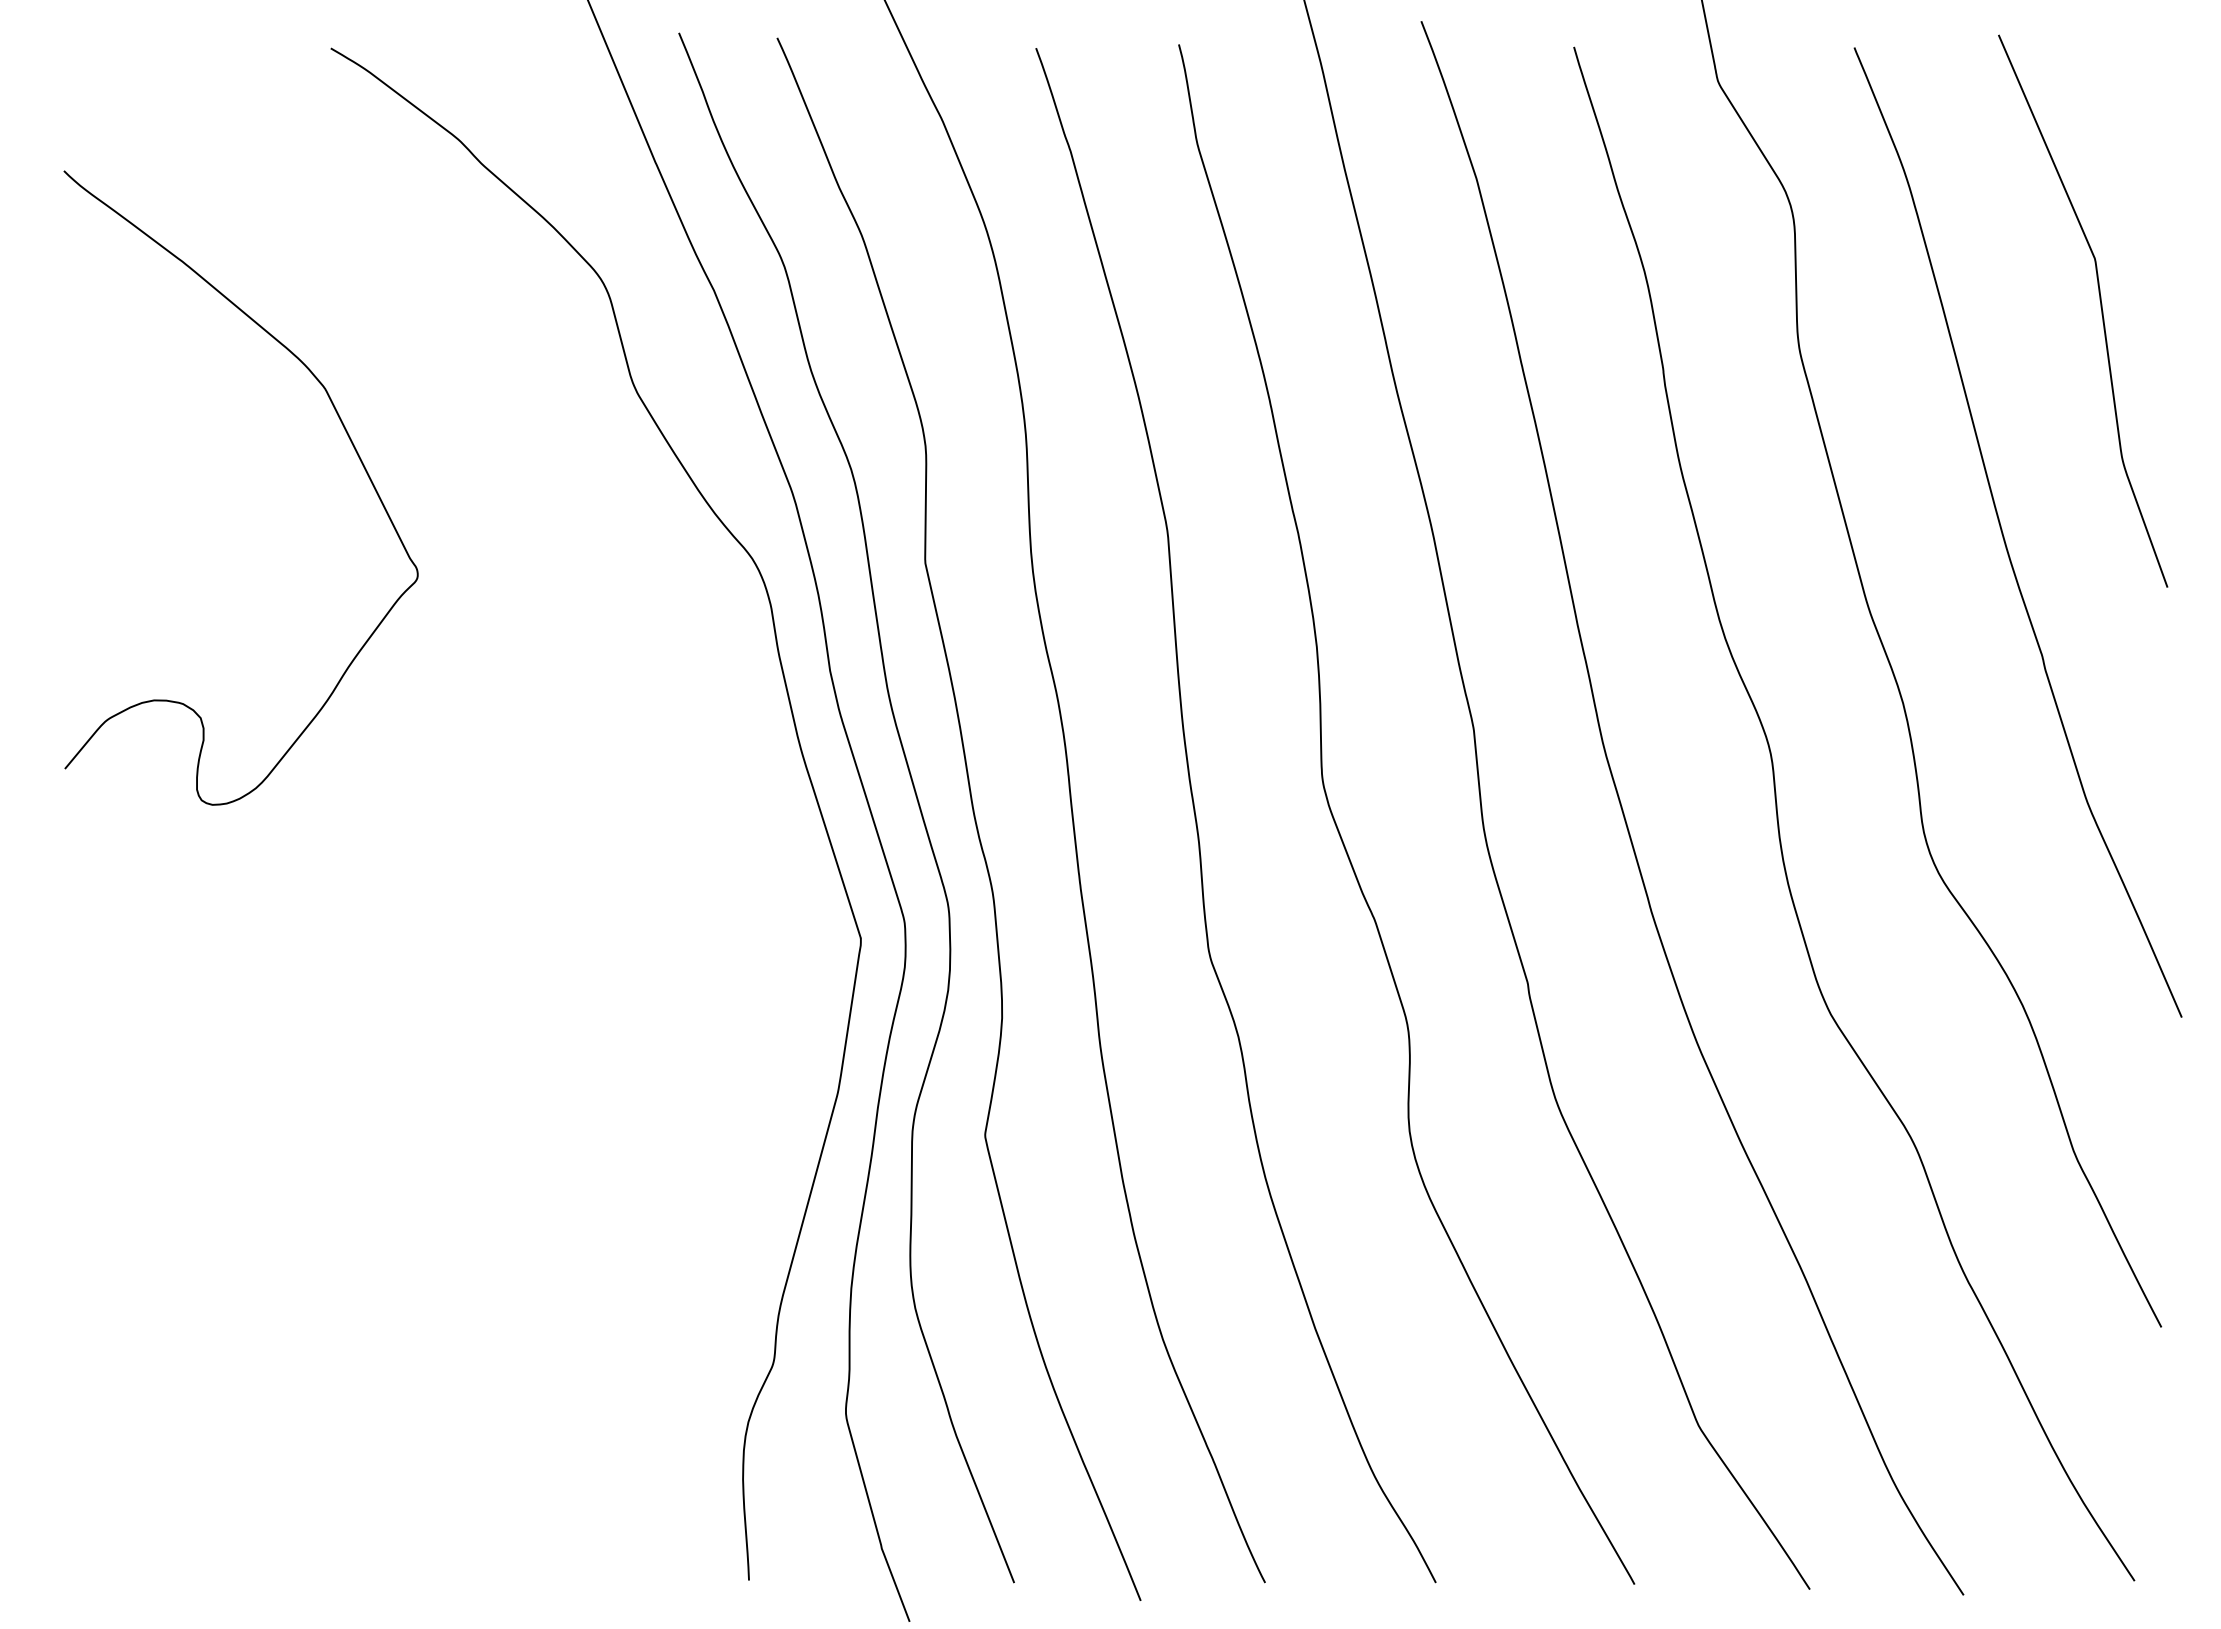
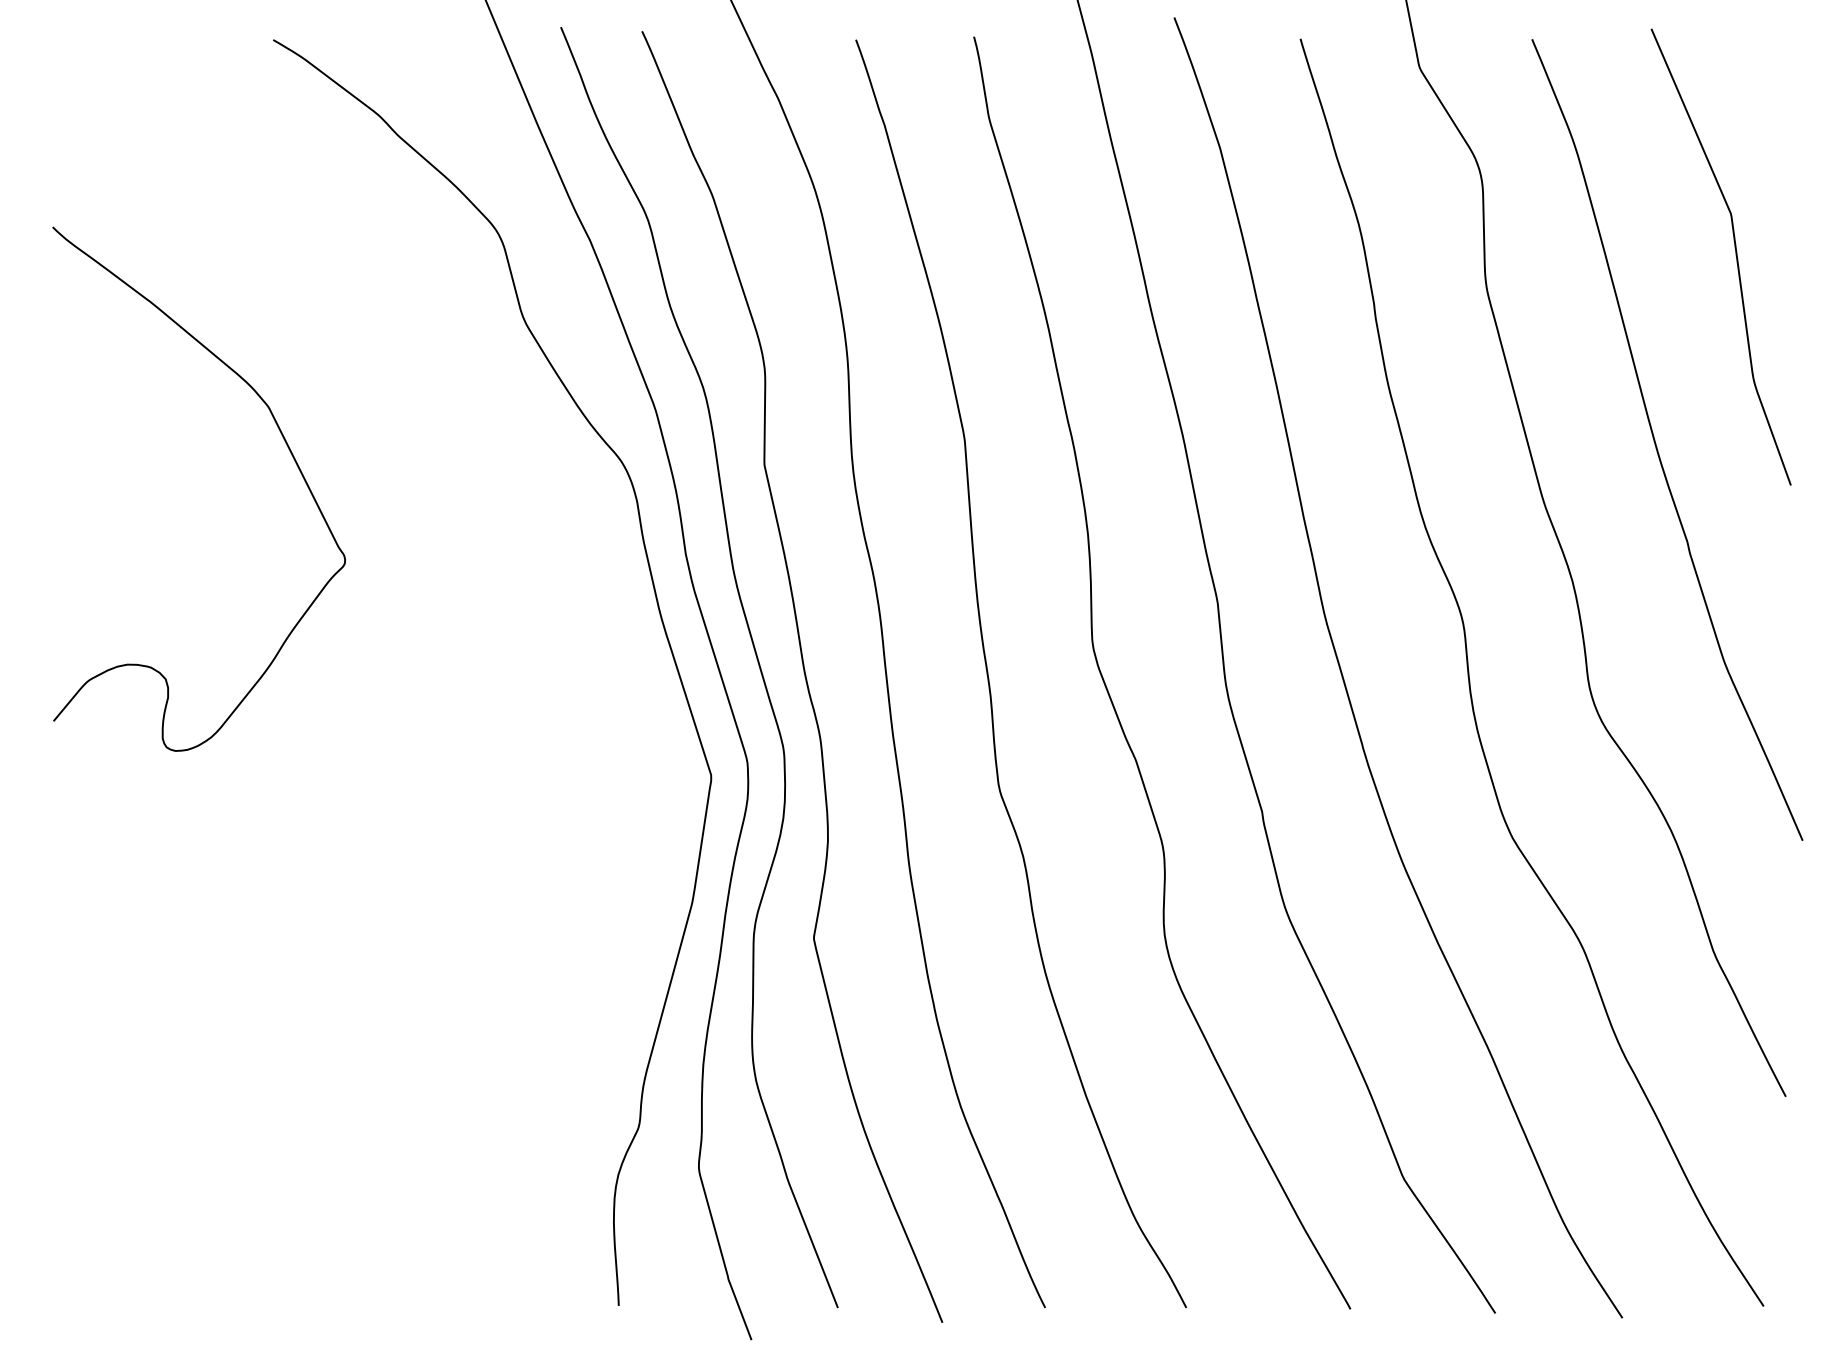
curve: (346, 433) -> (286, 444), moved

